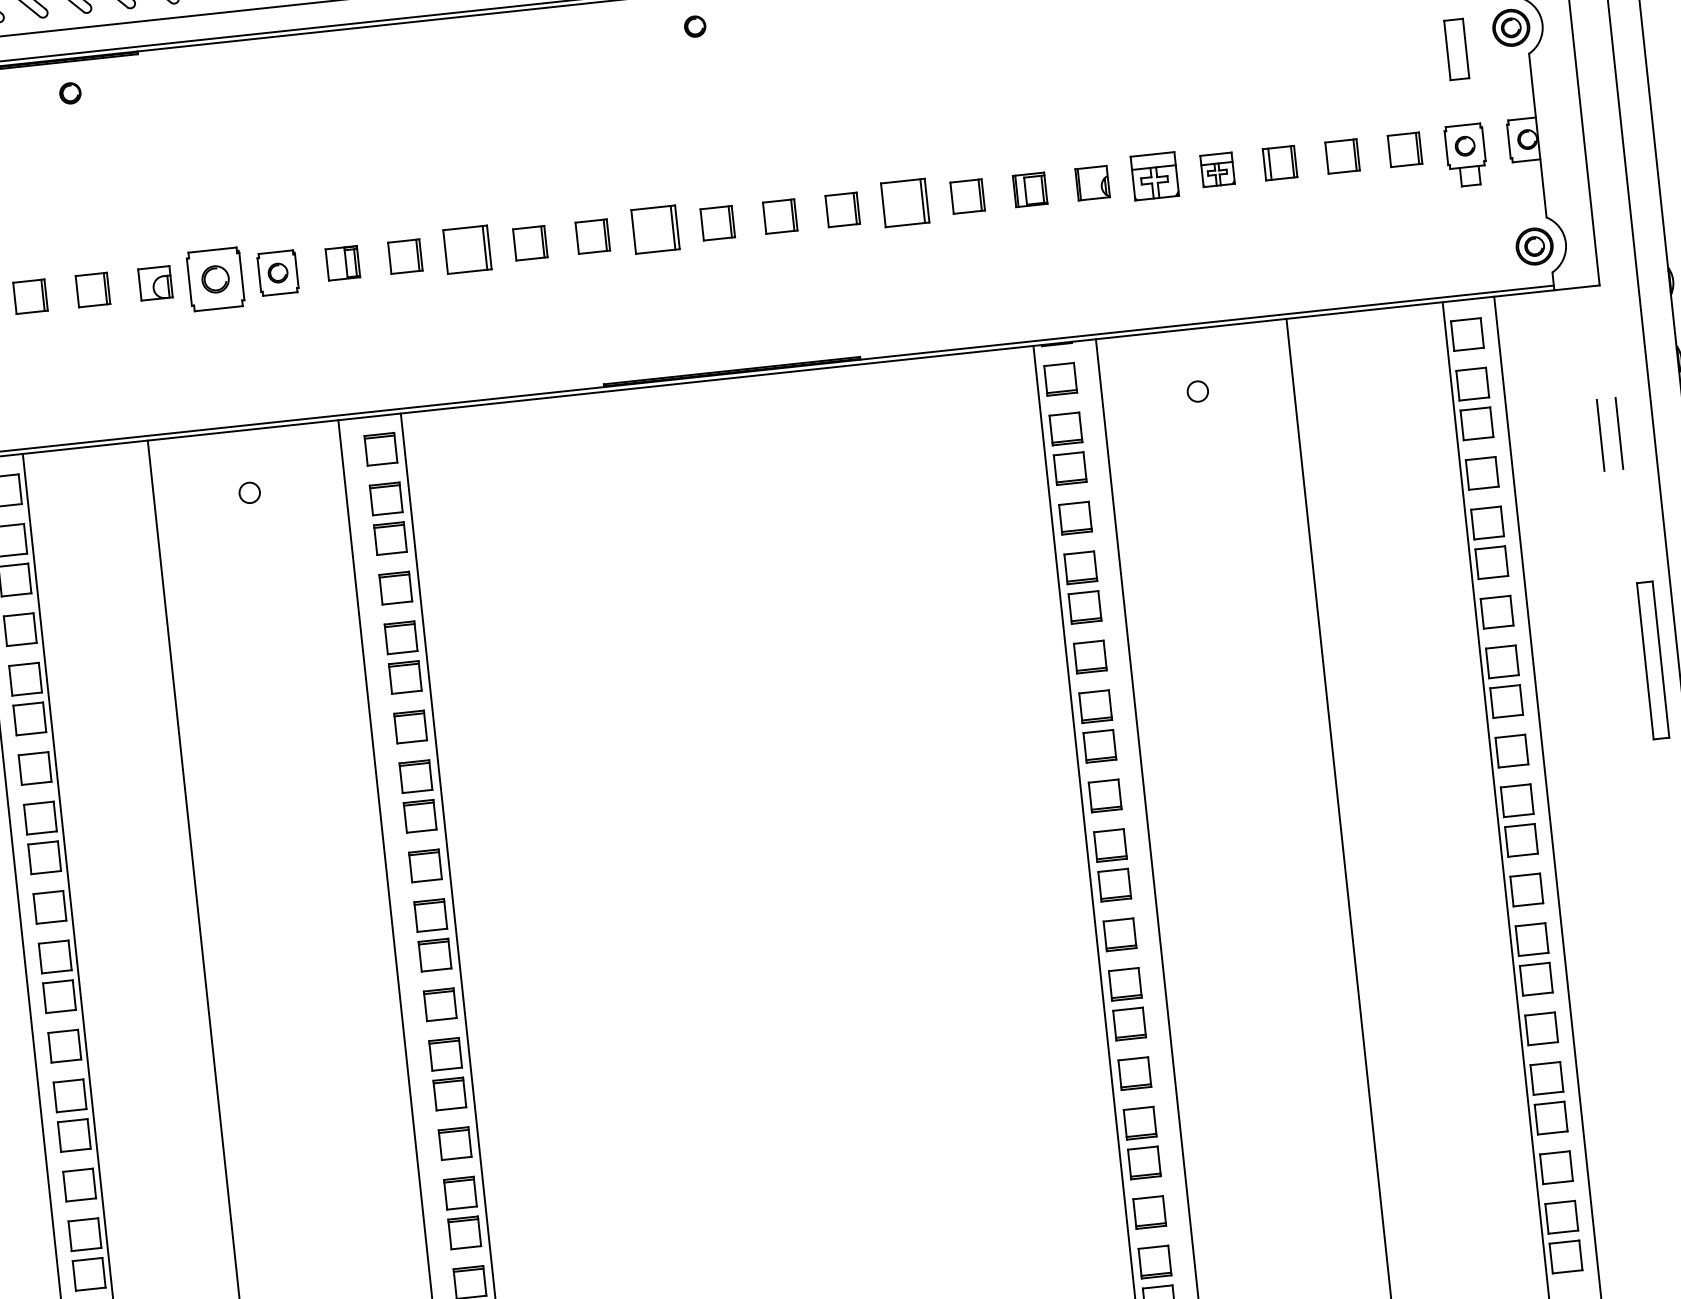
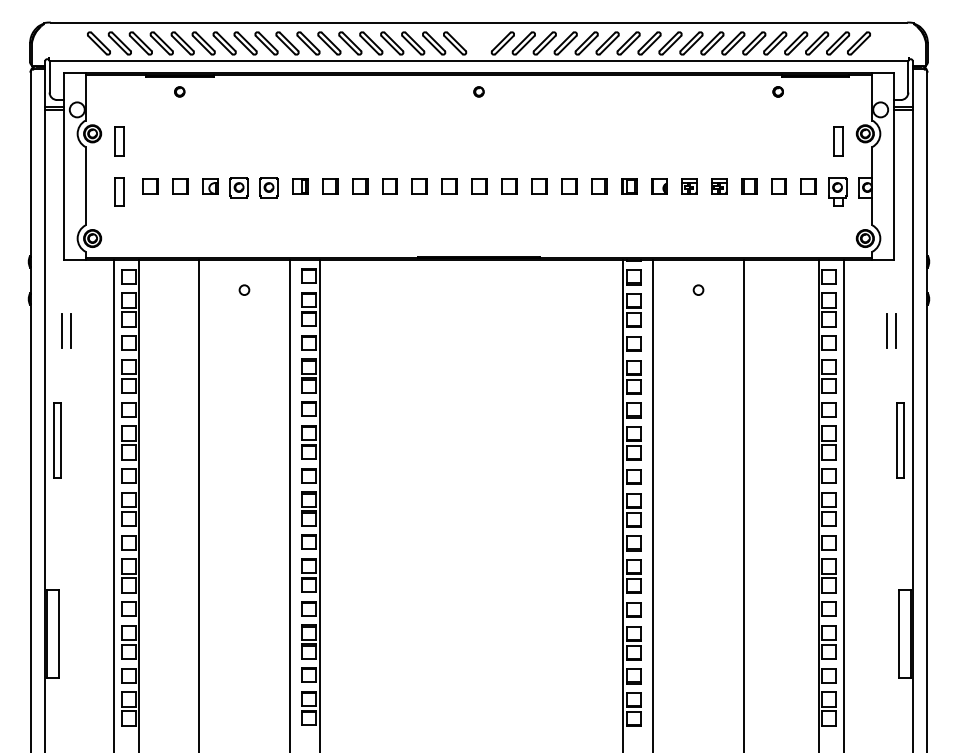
part: (1155, 177) -> (689, 186), size x0.71
part: (905, 203) -> (569, 186), size x0.71
part: (654, 230) -> (449, 186), size x0.71
part: (468, 250) -> (360, 186), size x0.71
part: (214, 279) -> (238, 187), size x0.71

